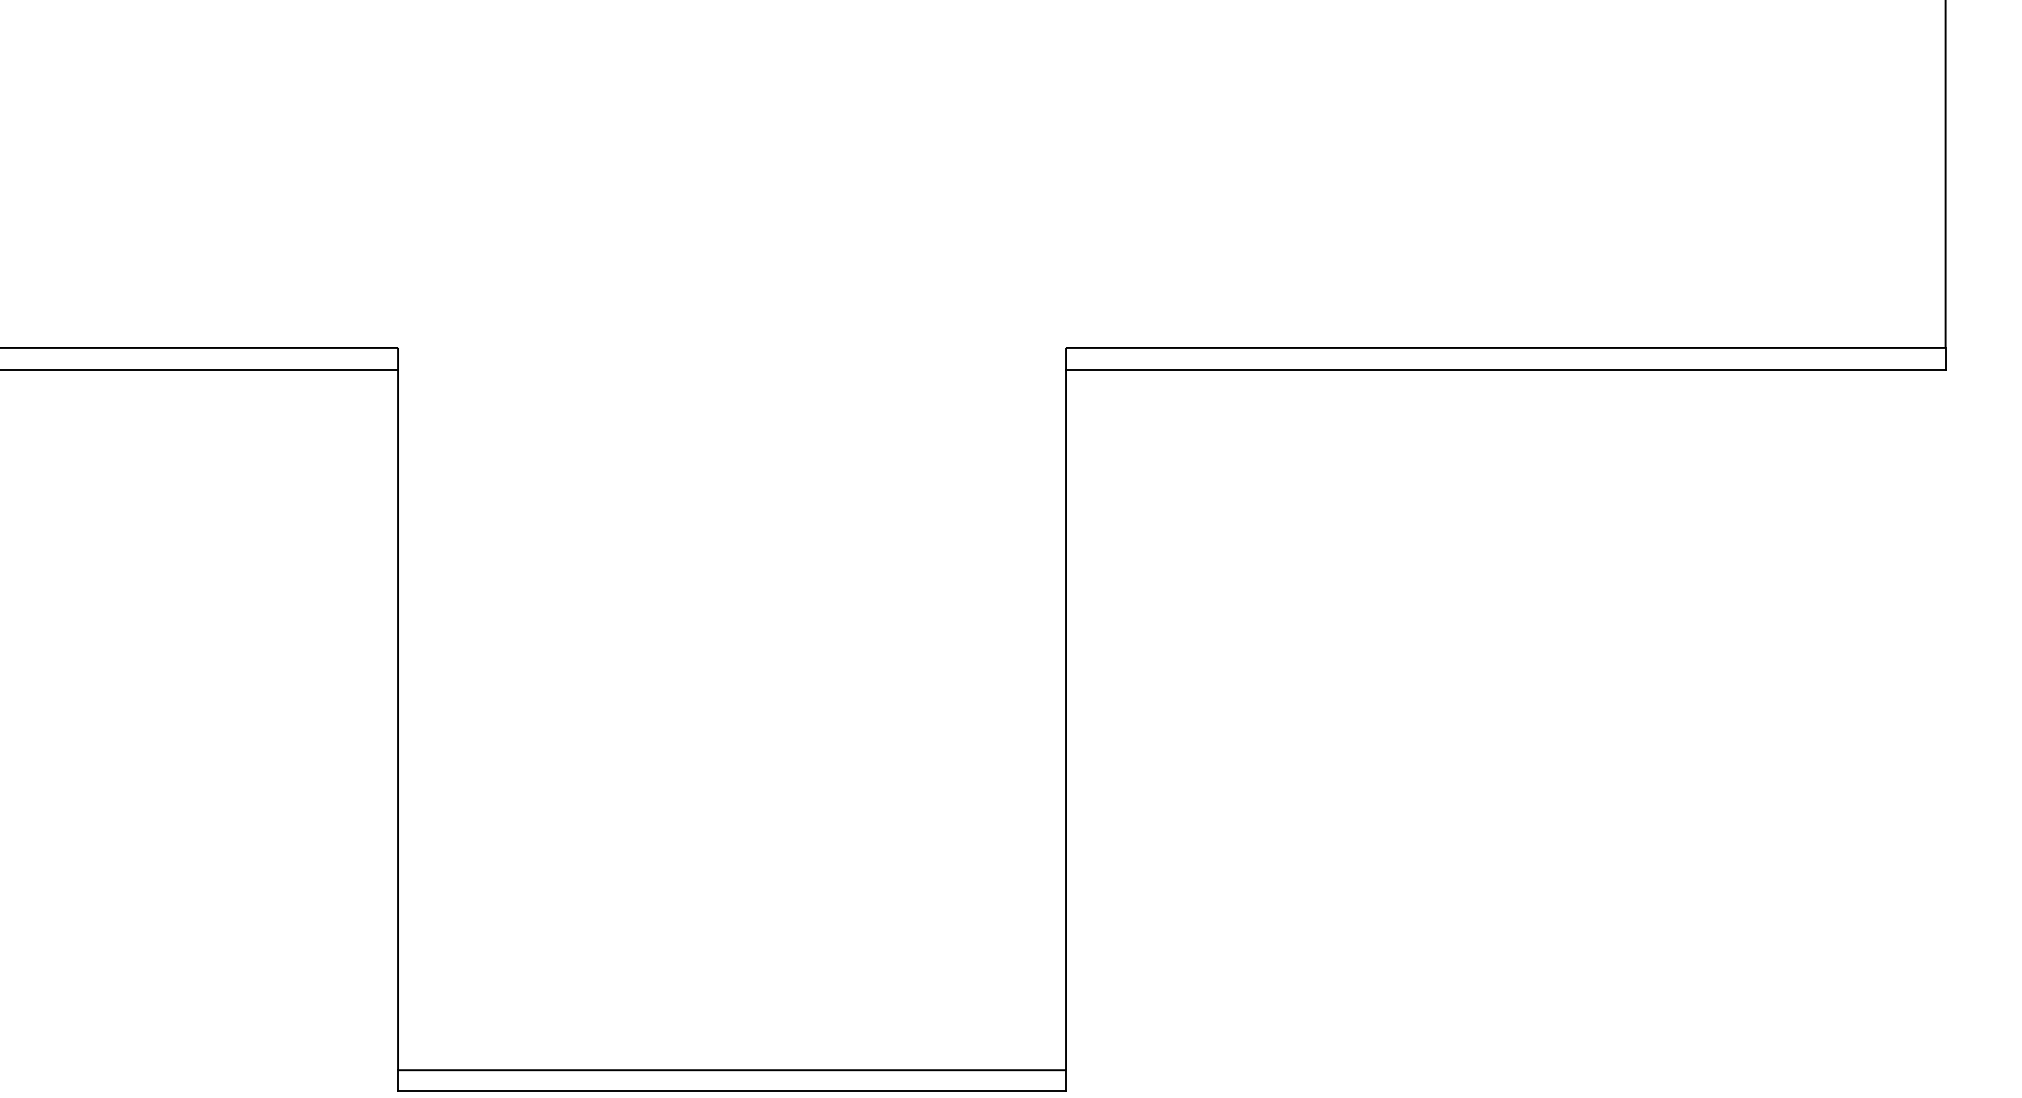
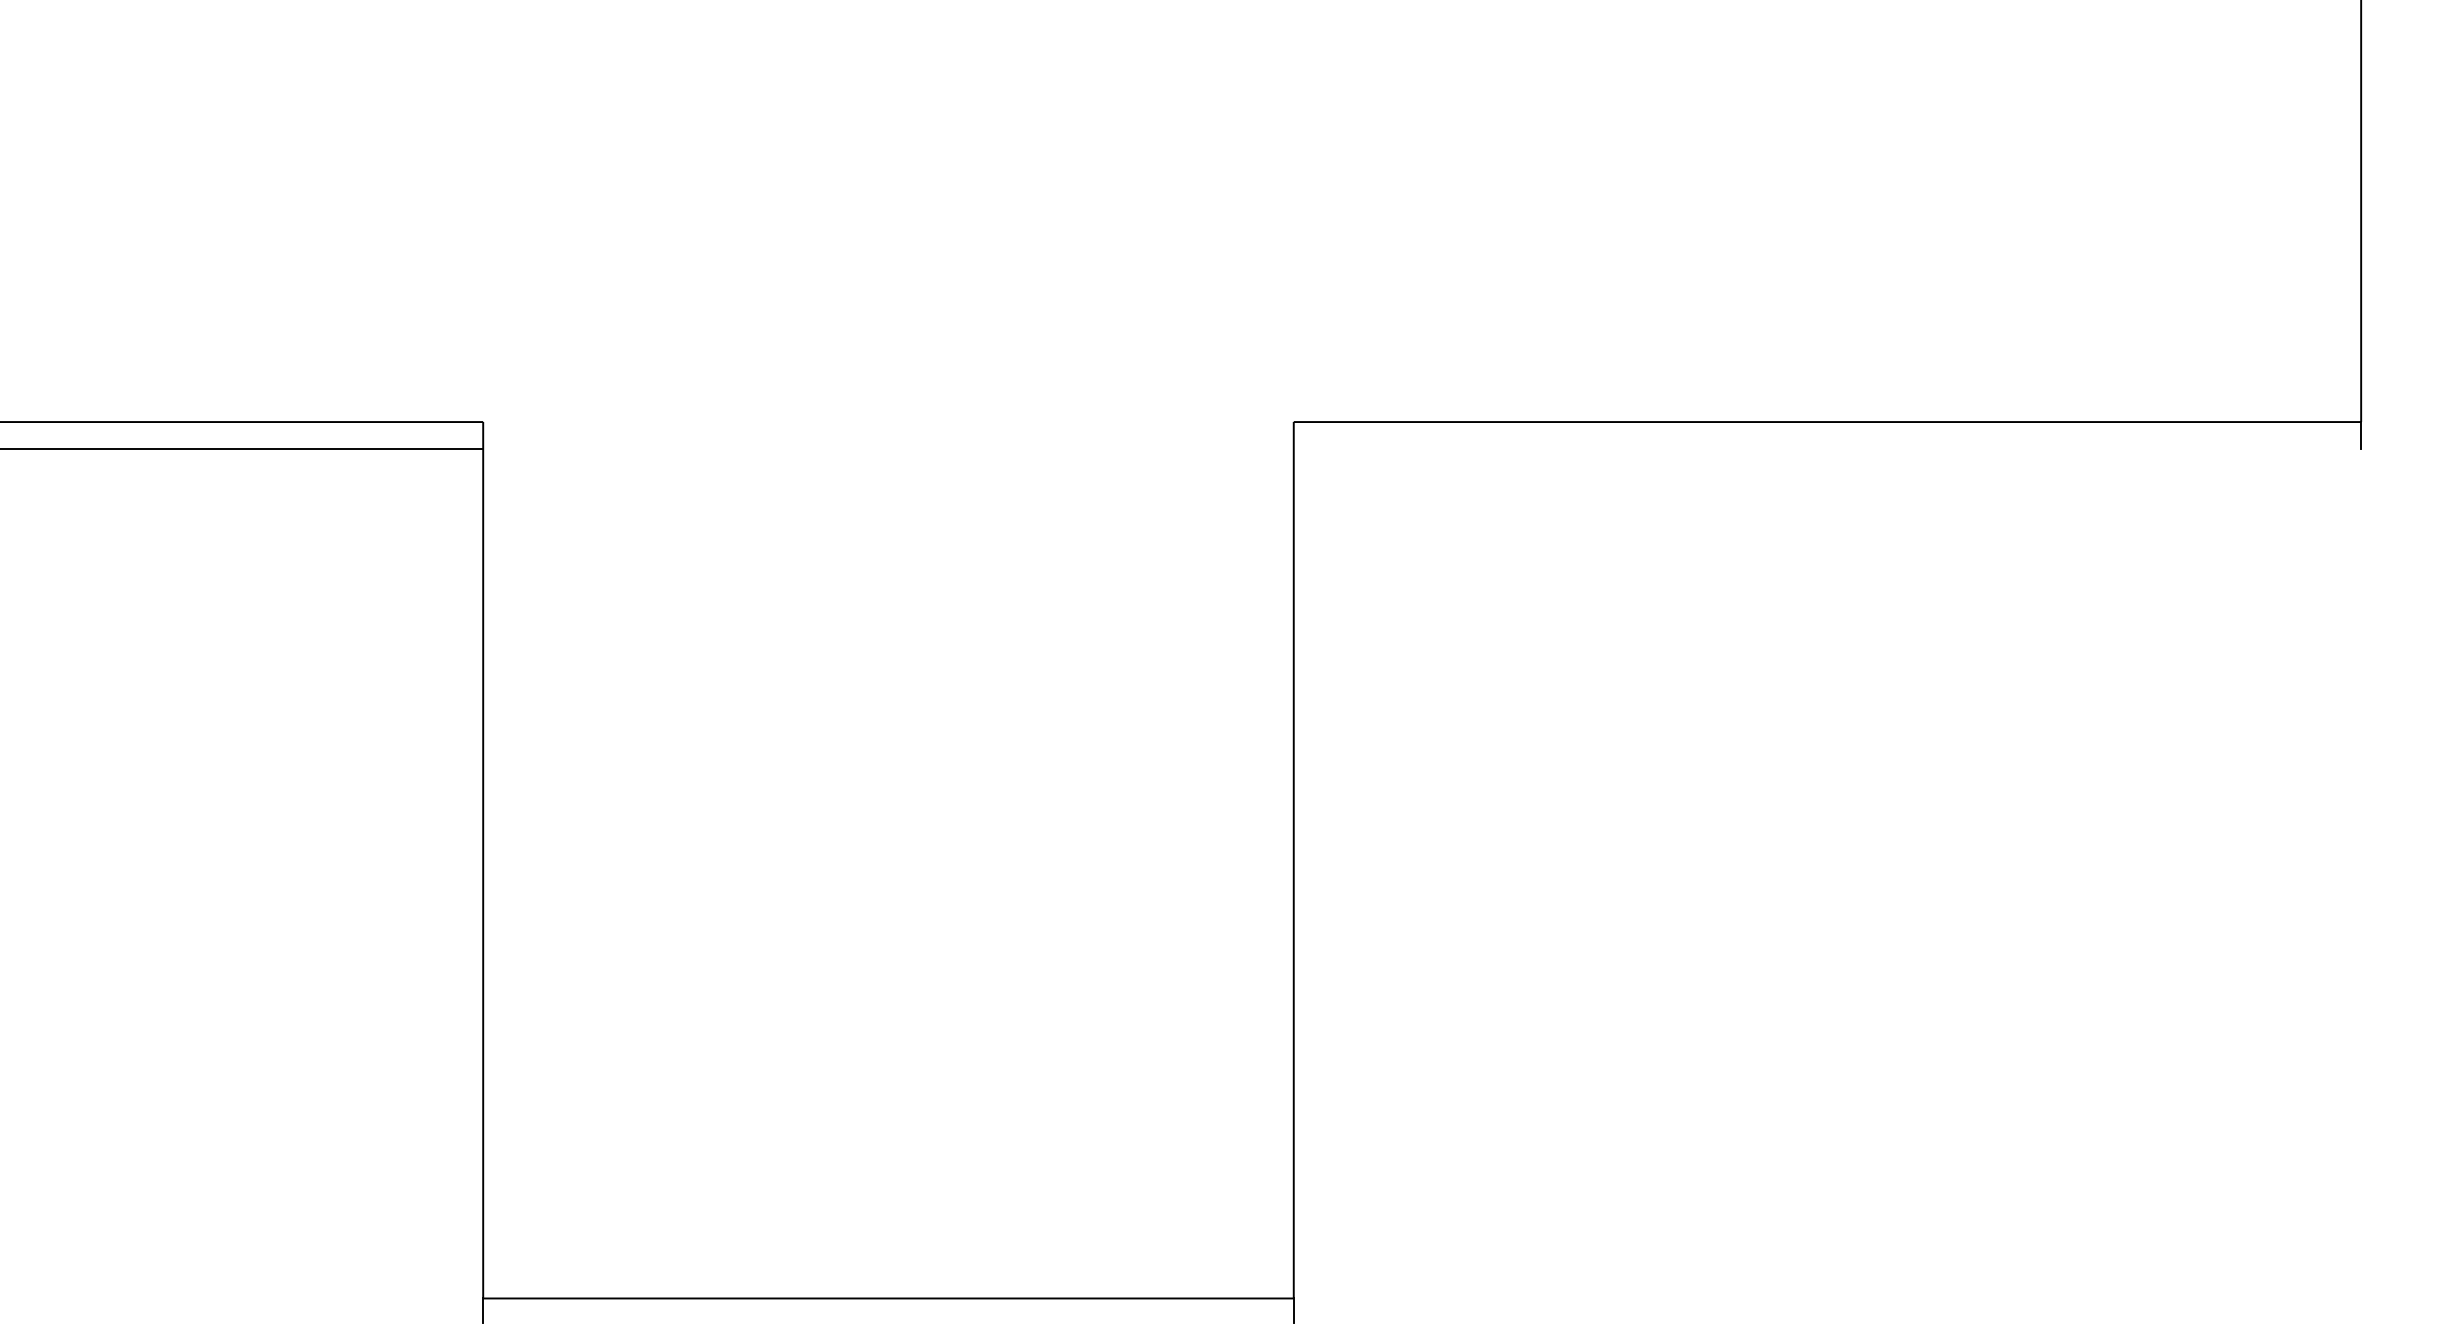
line: (1505, 370) -> (1827, 449), removed
line: (732, 1090) -> (889, 1323), removed

